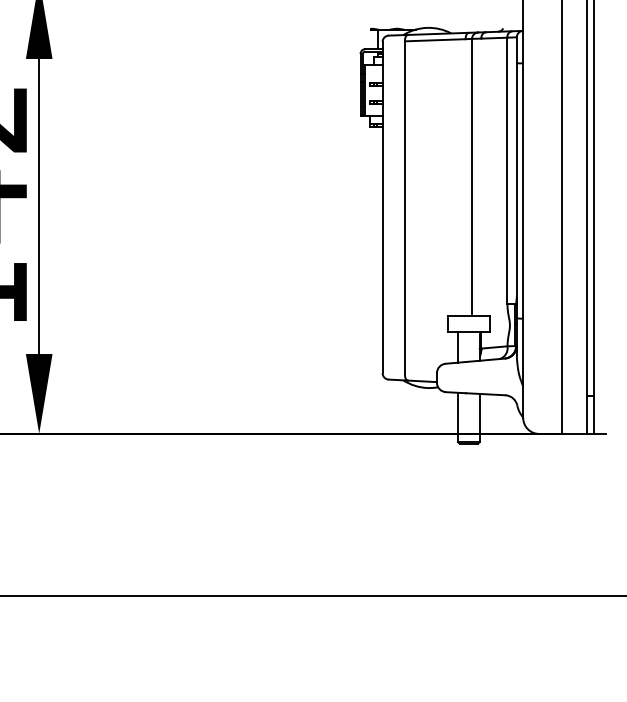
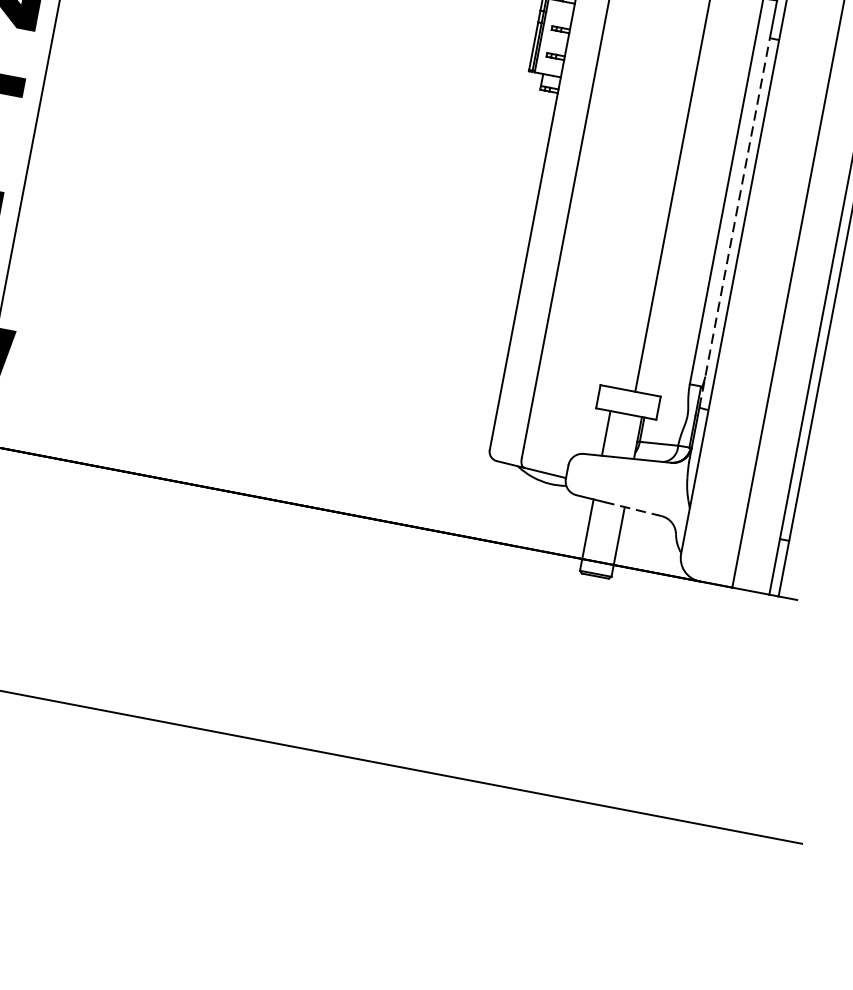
line: (516, 190) -> (734, 222), solid -> dashed
line: (485, 394) -> (632, 509), solid -> dashed

